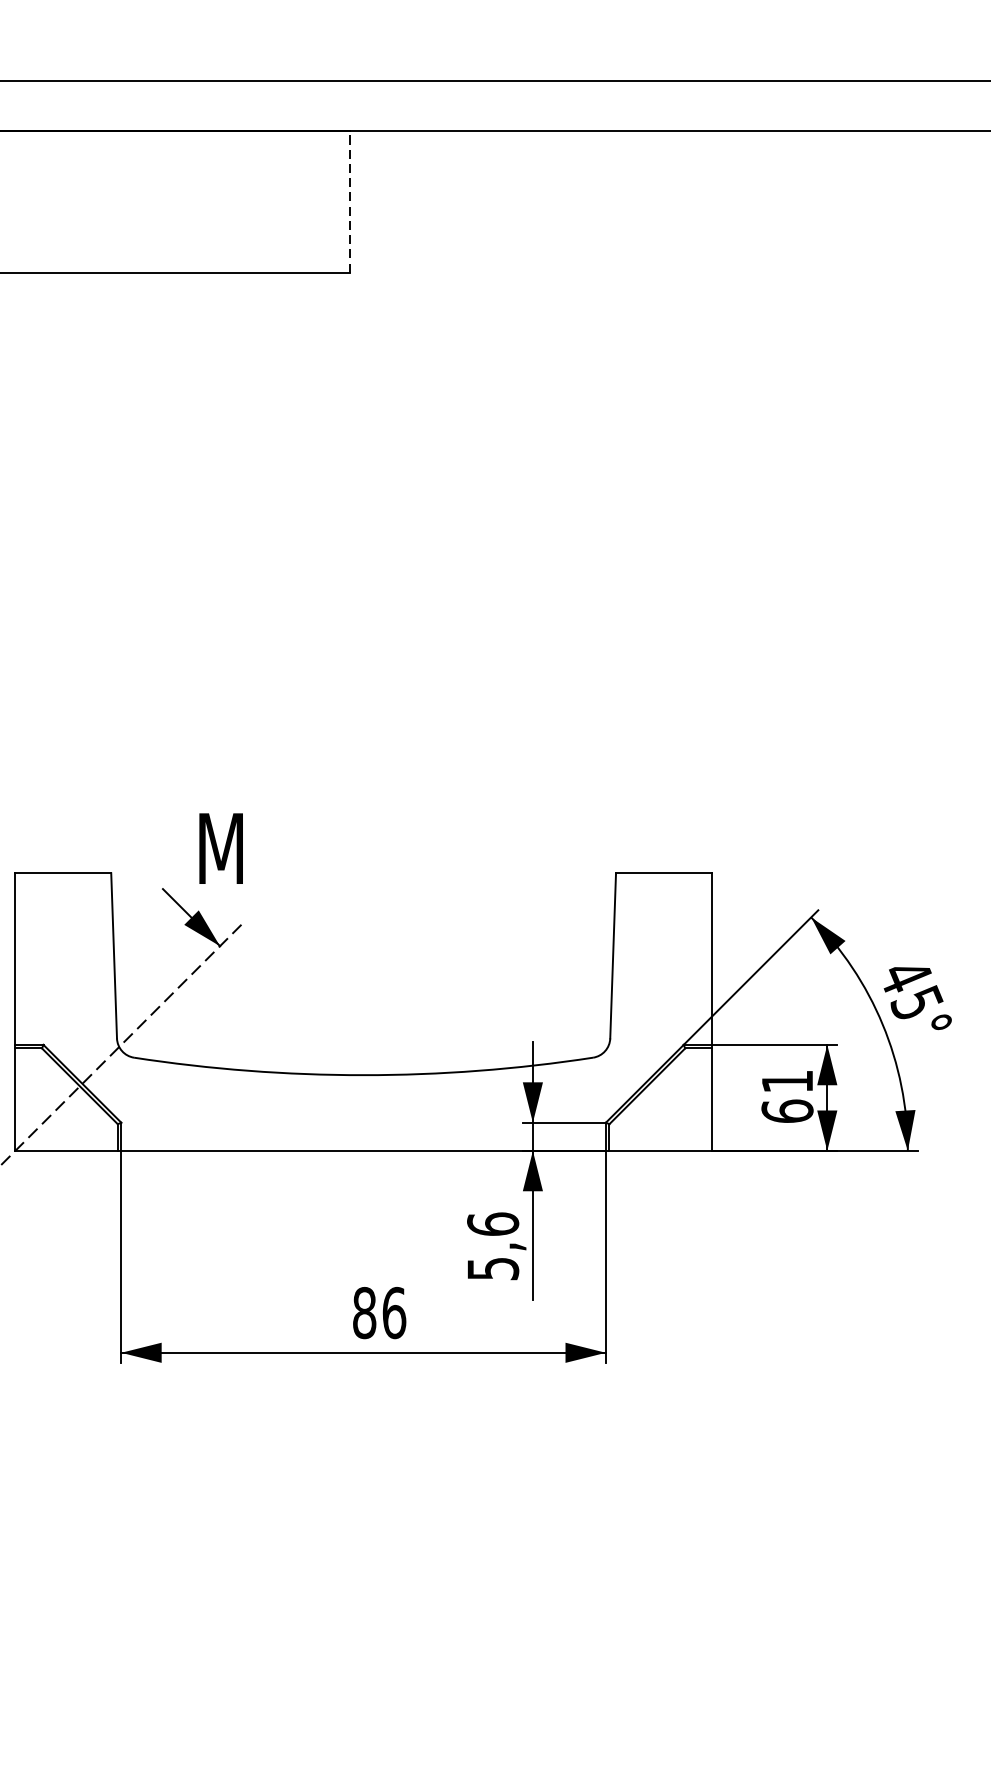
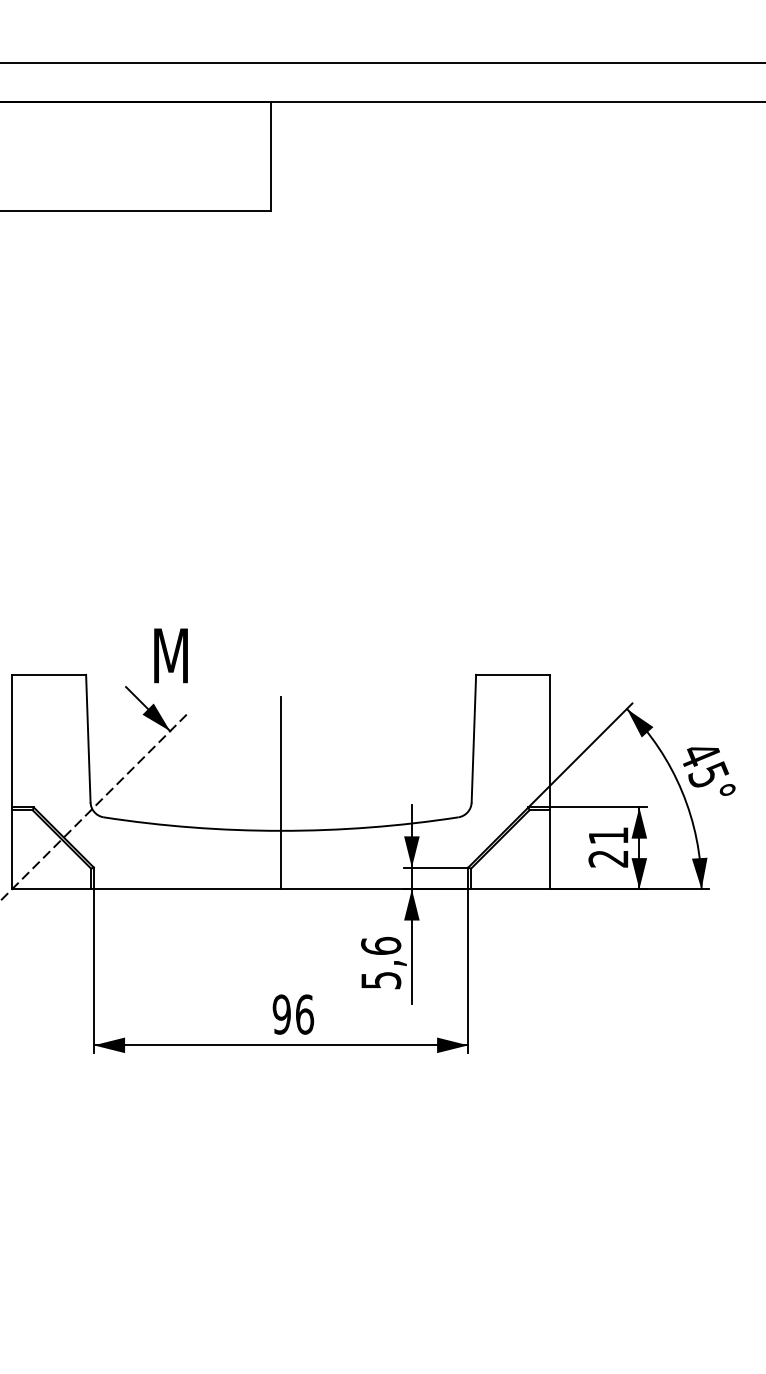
line: (349, 202) -> (270, 156), dashed -> solid
line: (364, 1025) -> (281, 792), added
text: (787, 1110) -> (608, 858), 61 -> 21
text: (364, 1312) -> (281, 1014), 86 -> 96

